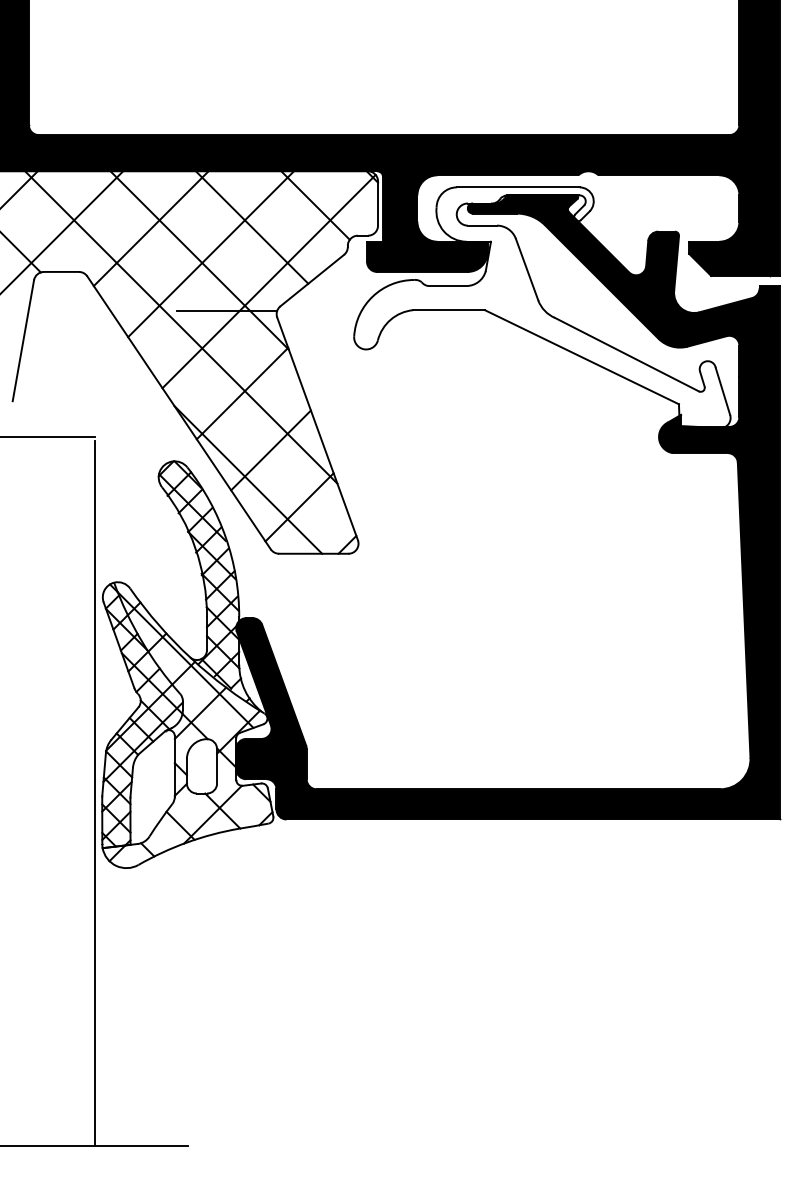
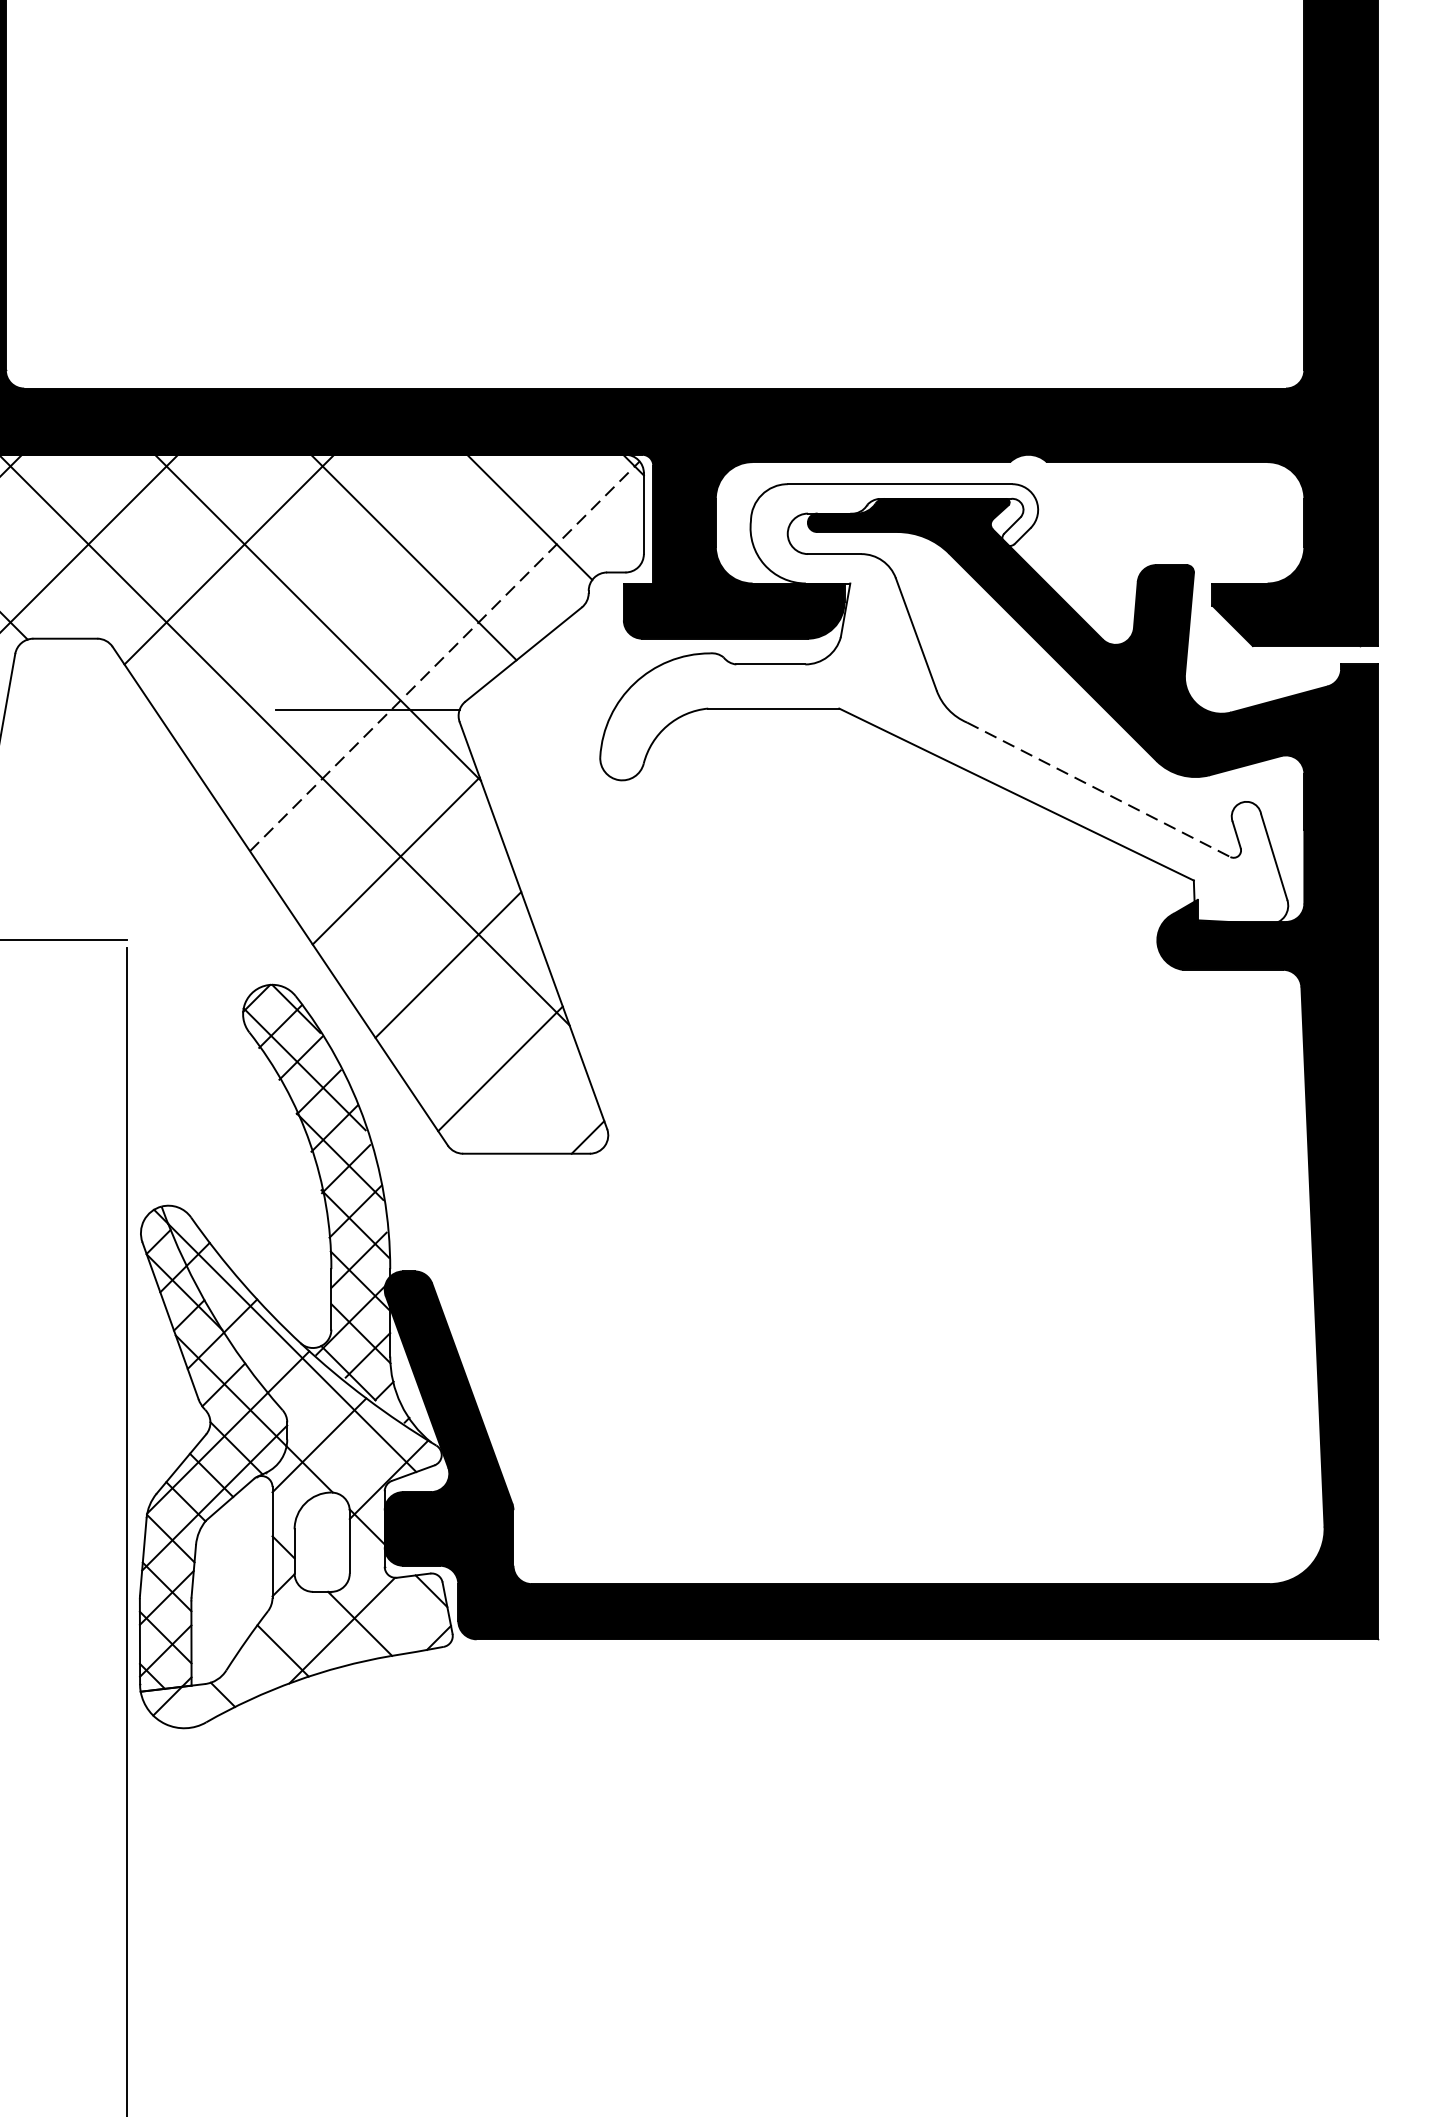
line: (211, 254) -> (339, 606), removed
line: (269, 281) -> (445, 656), solid -> dashed
line: (626, 354) -> (1097, 789), solid -> dashed
line: (248, 479) -> (407, 1018), removed

